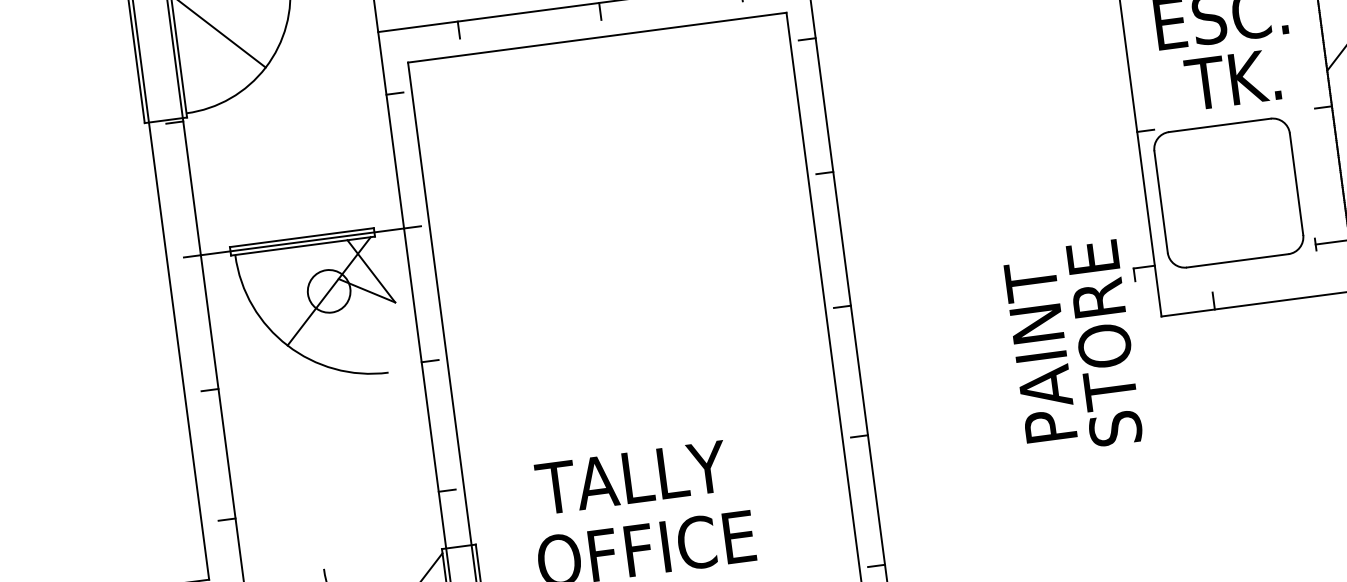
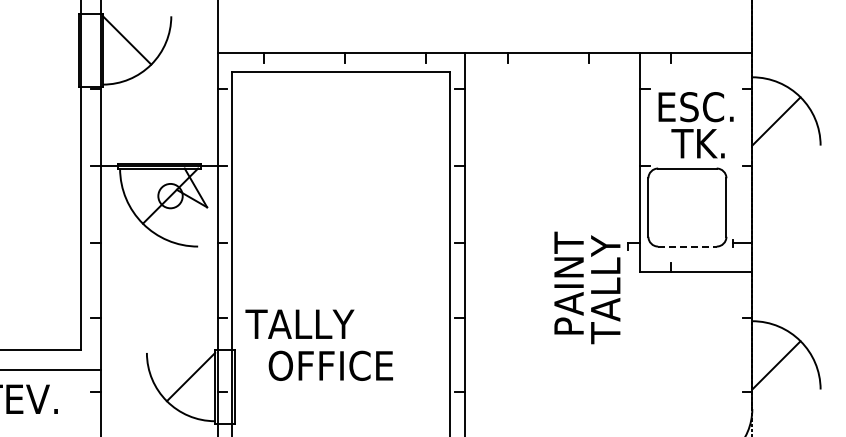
line: (1237, 260) -> (687, 246), solid -> dashed
text: (1104, 345) -> (605, 284), STORE -> TALLY
text: (630, 476) -> (299, 323), moved

